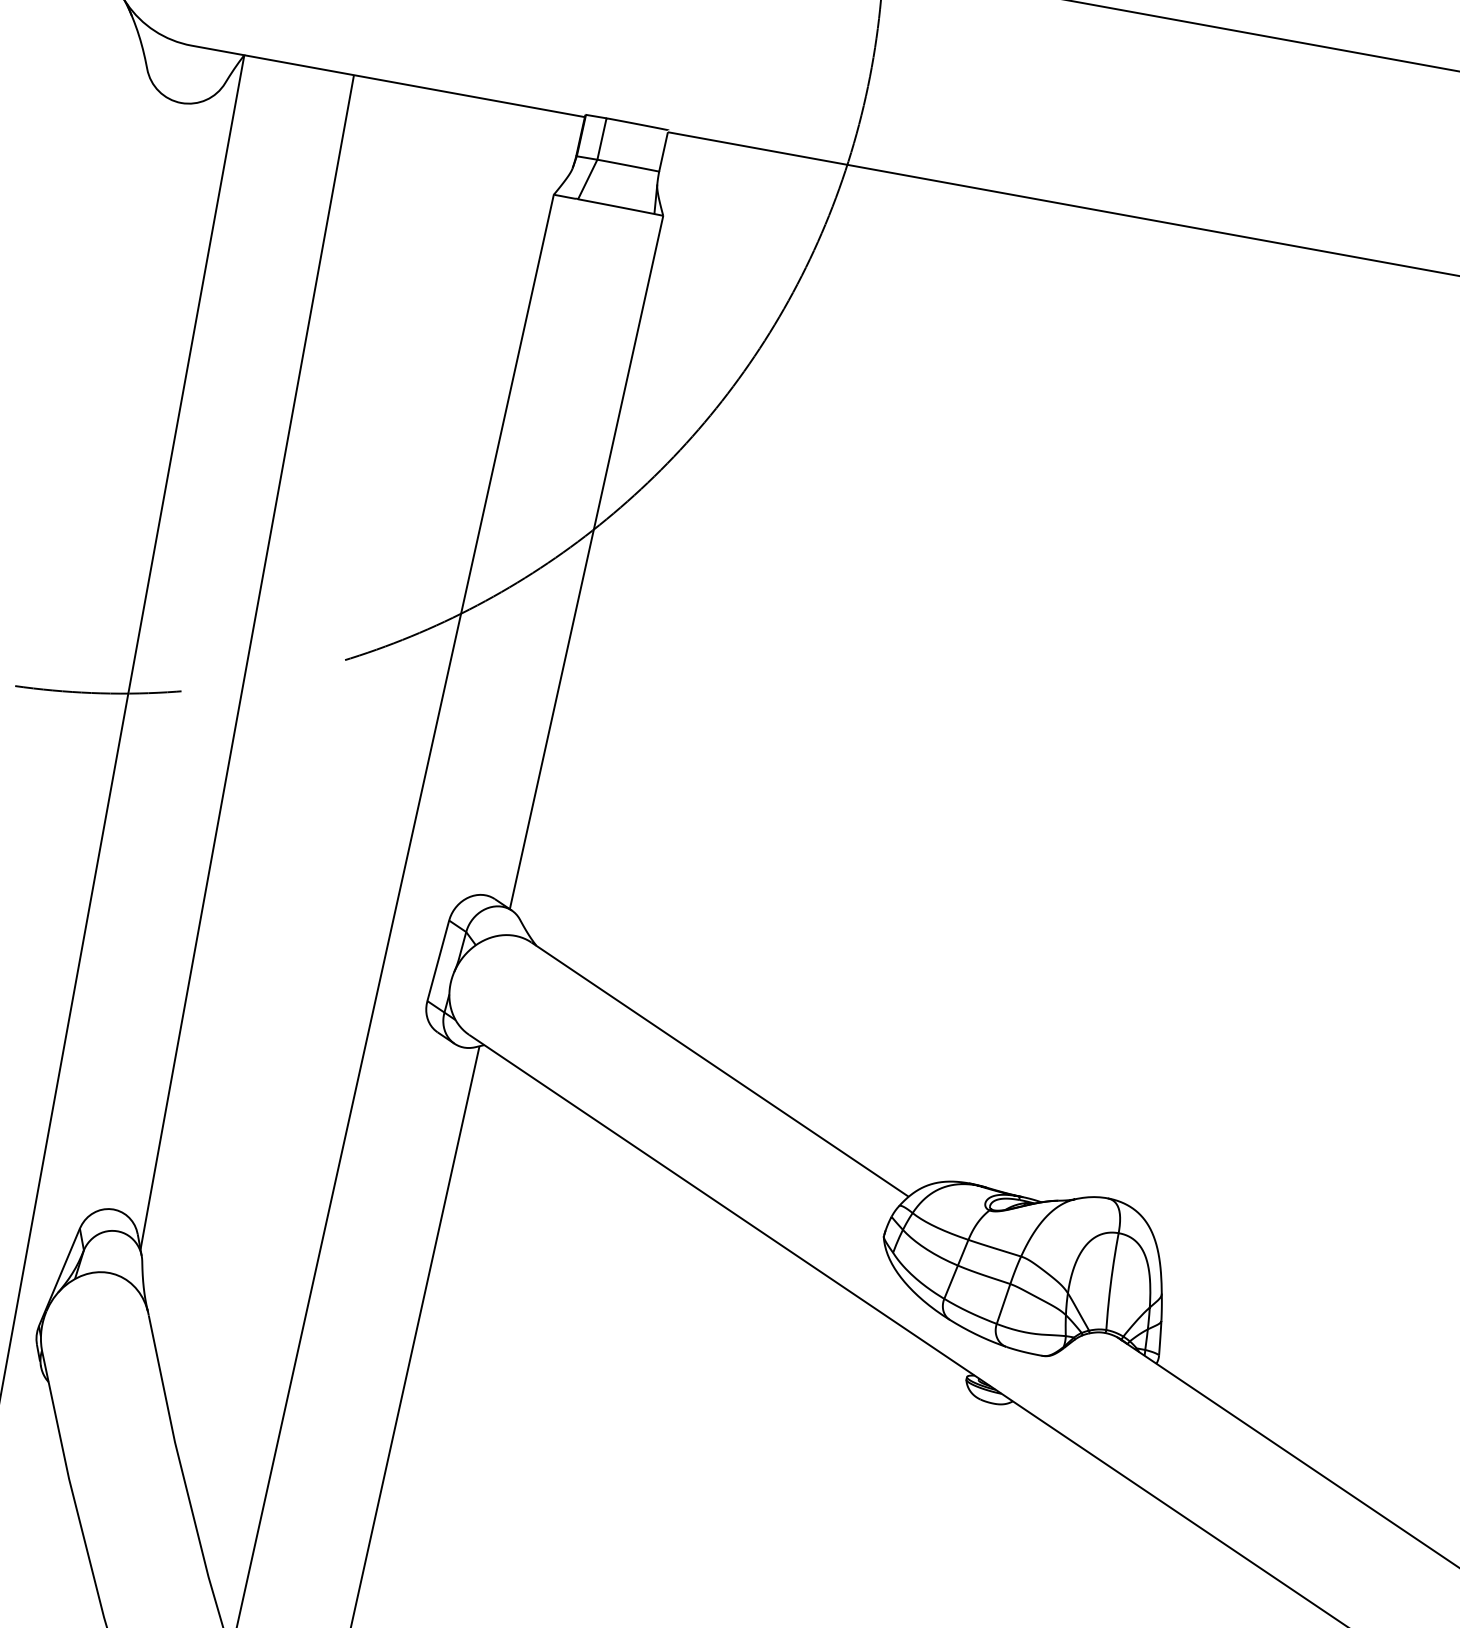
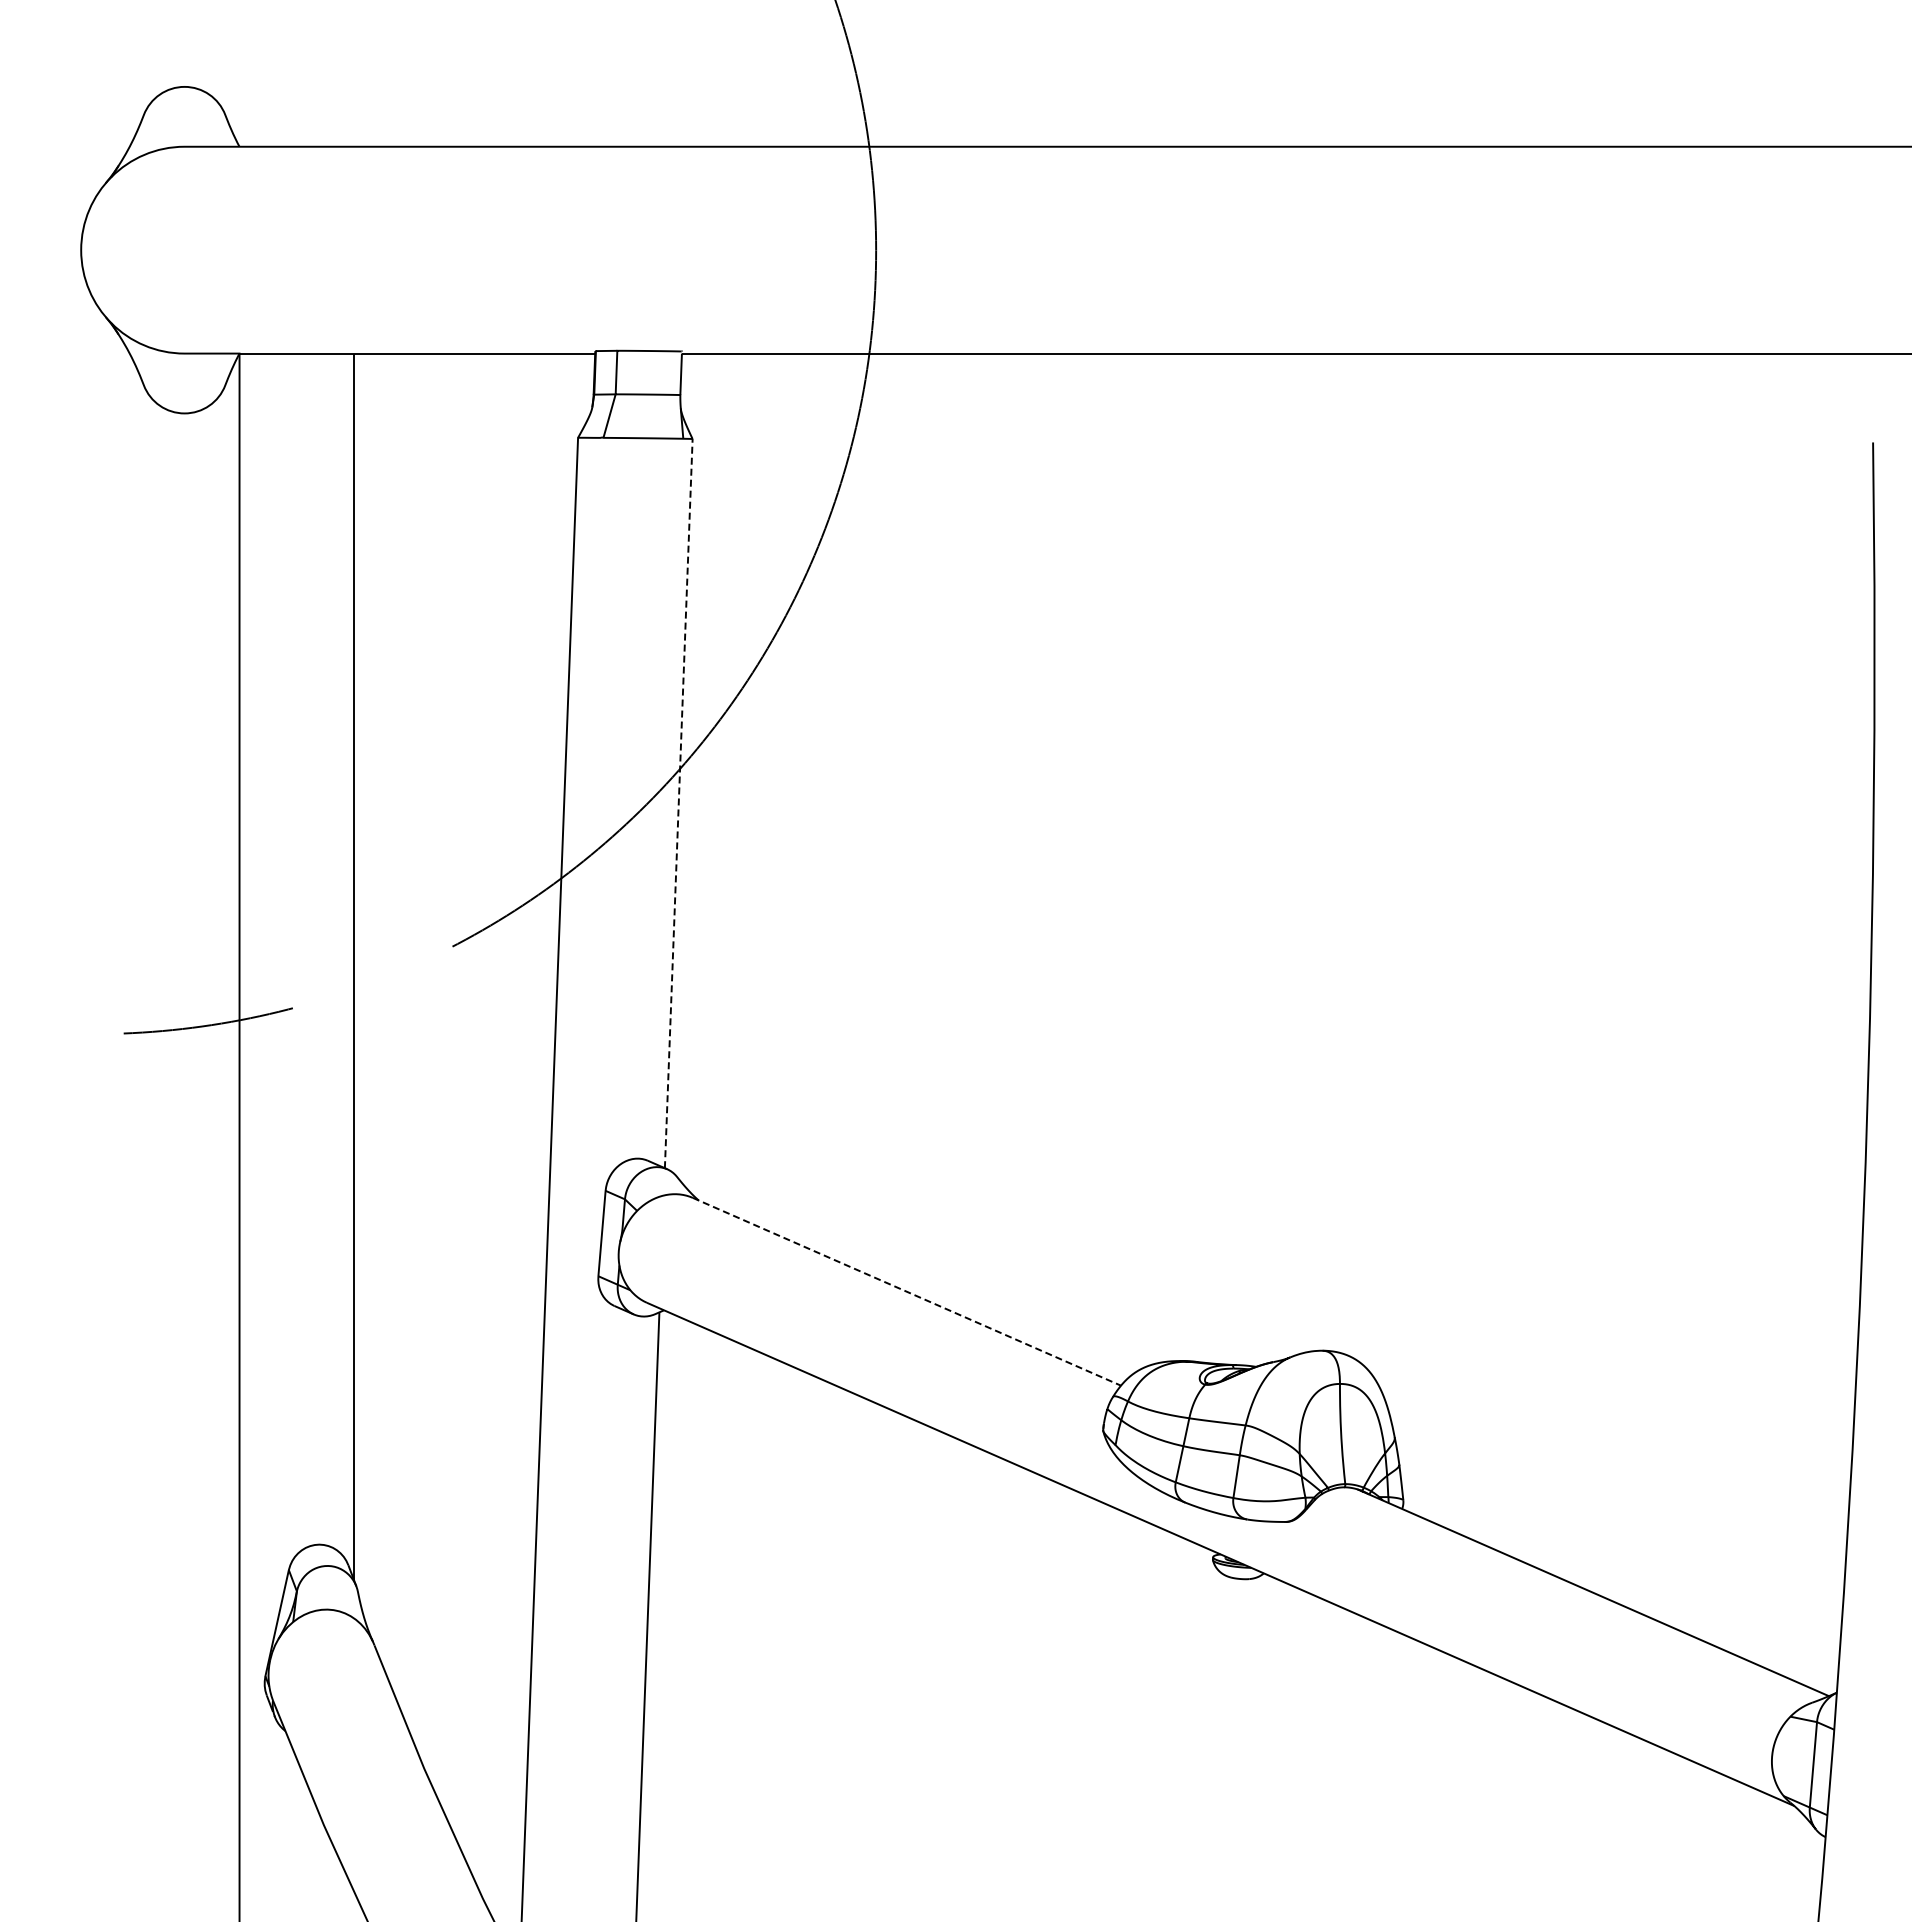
line: (586, 562) -> (678, 803), solid -> dashed
line: (719, 1069) -> (906, 1291), solid -> dashed

